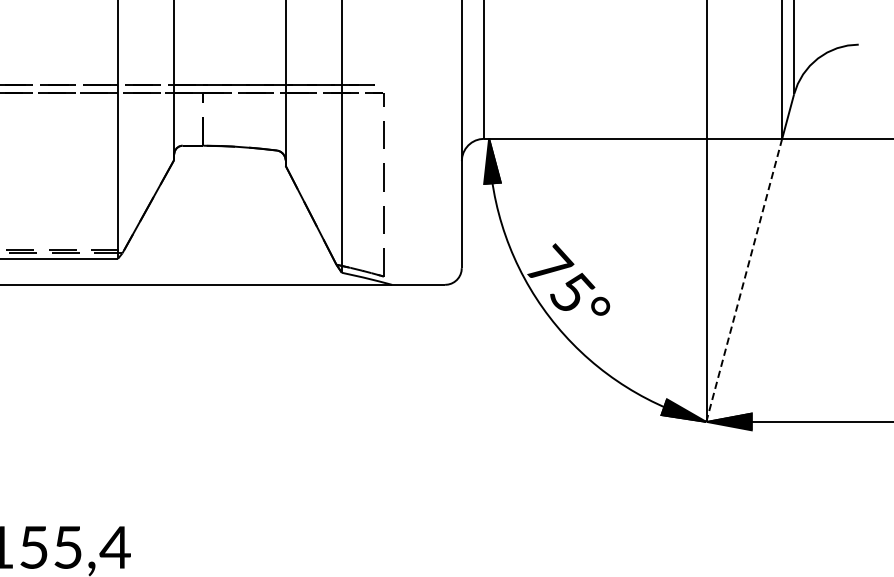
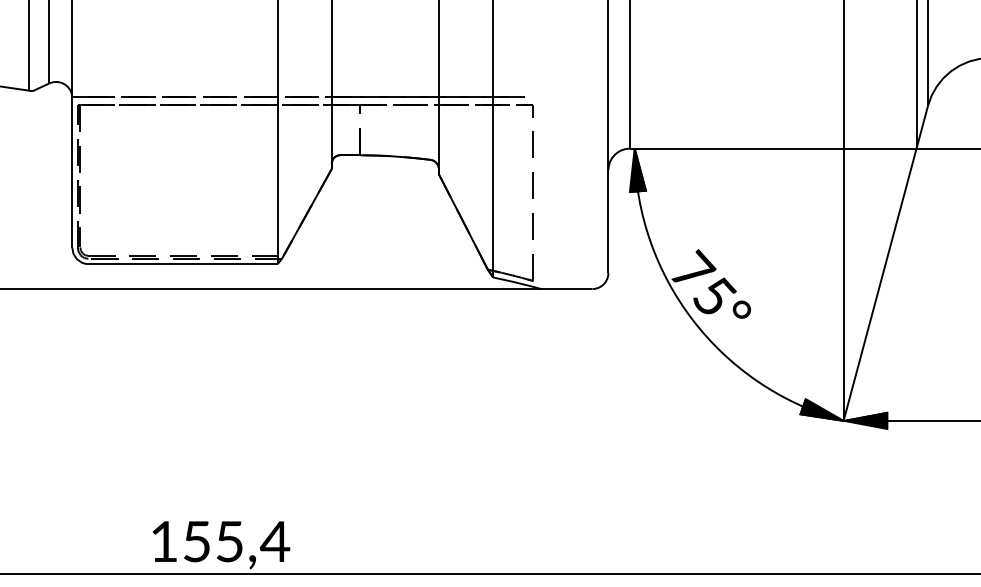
line: (744, 280) -> (880, 284), dashed -> solid

